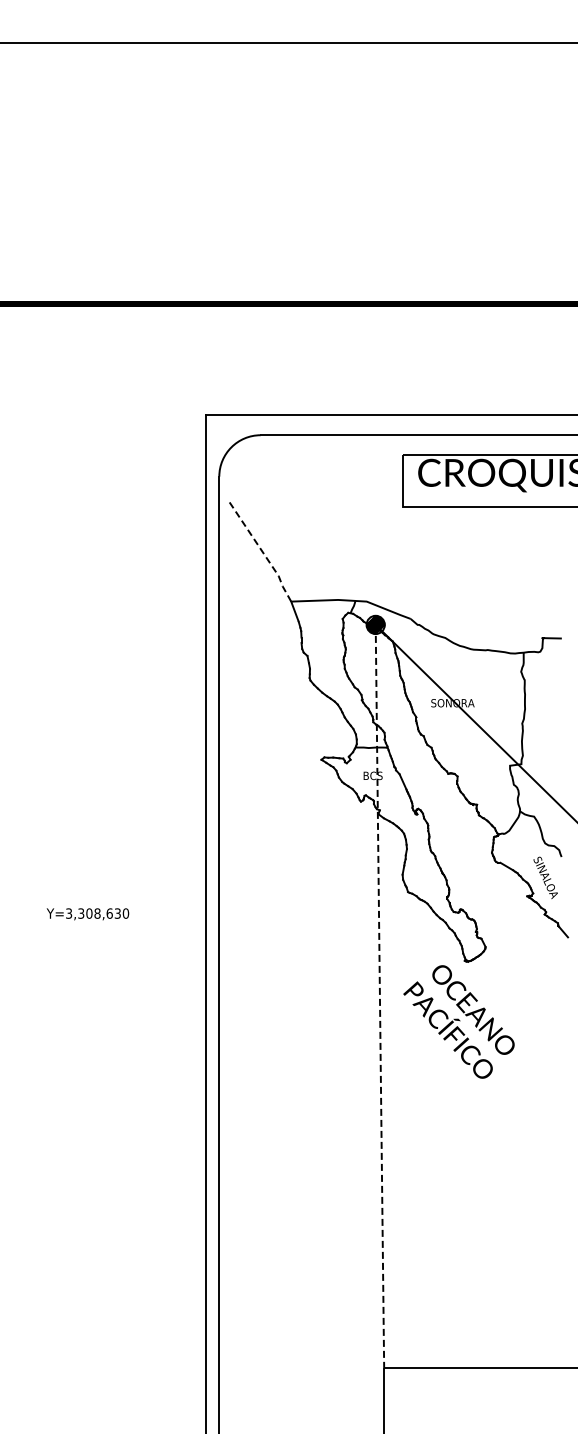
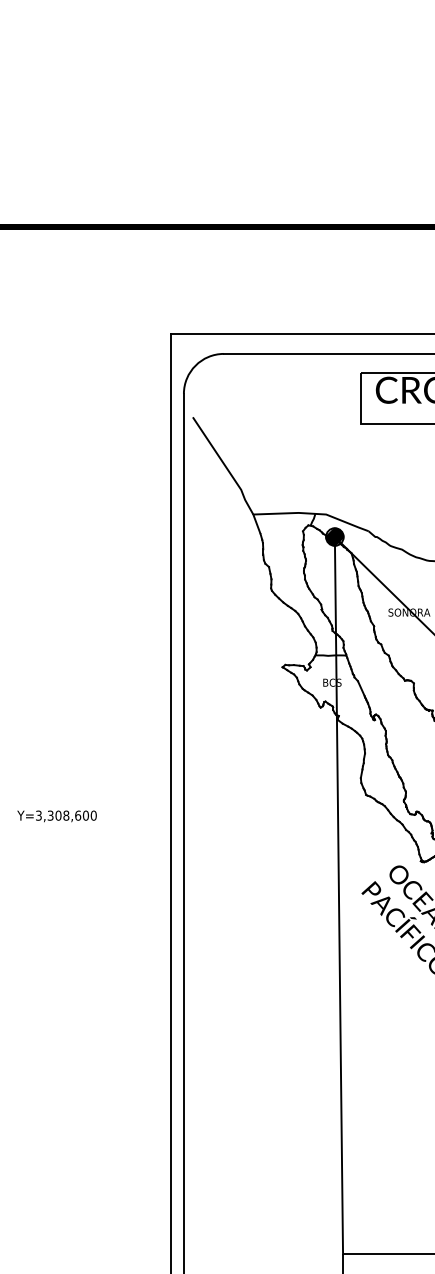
line: (262, 551) -> (225, 466), dashed -> solid
text: (117, 913) -> (85, 815), Y=3,308,630 -> Y=3,308,600
line: (379, 996) -> (338, 895), dashed -> solid

